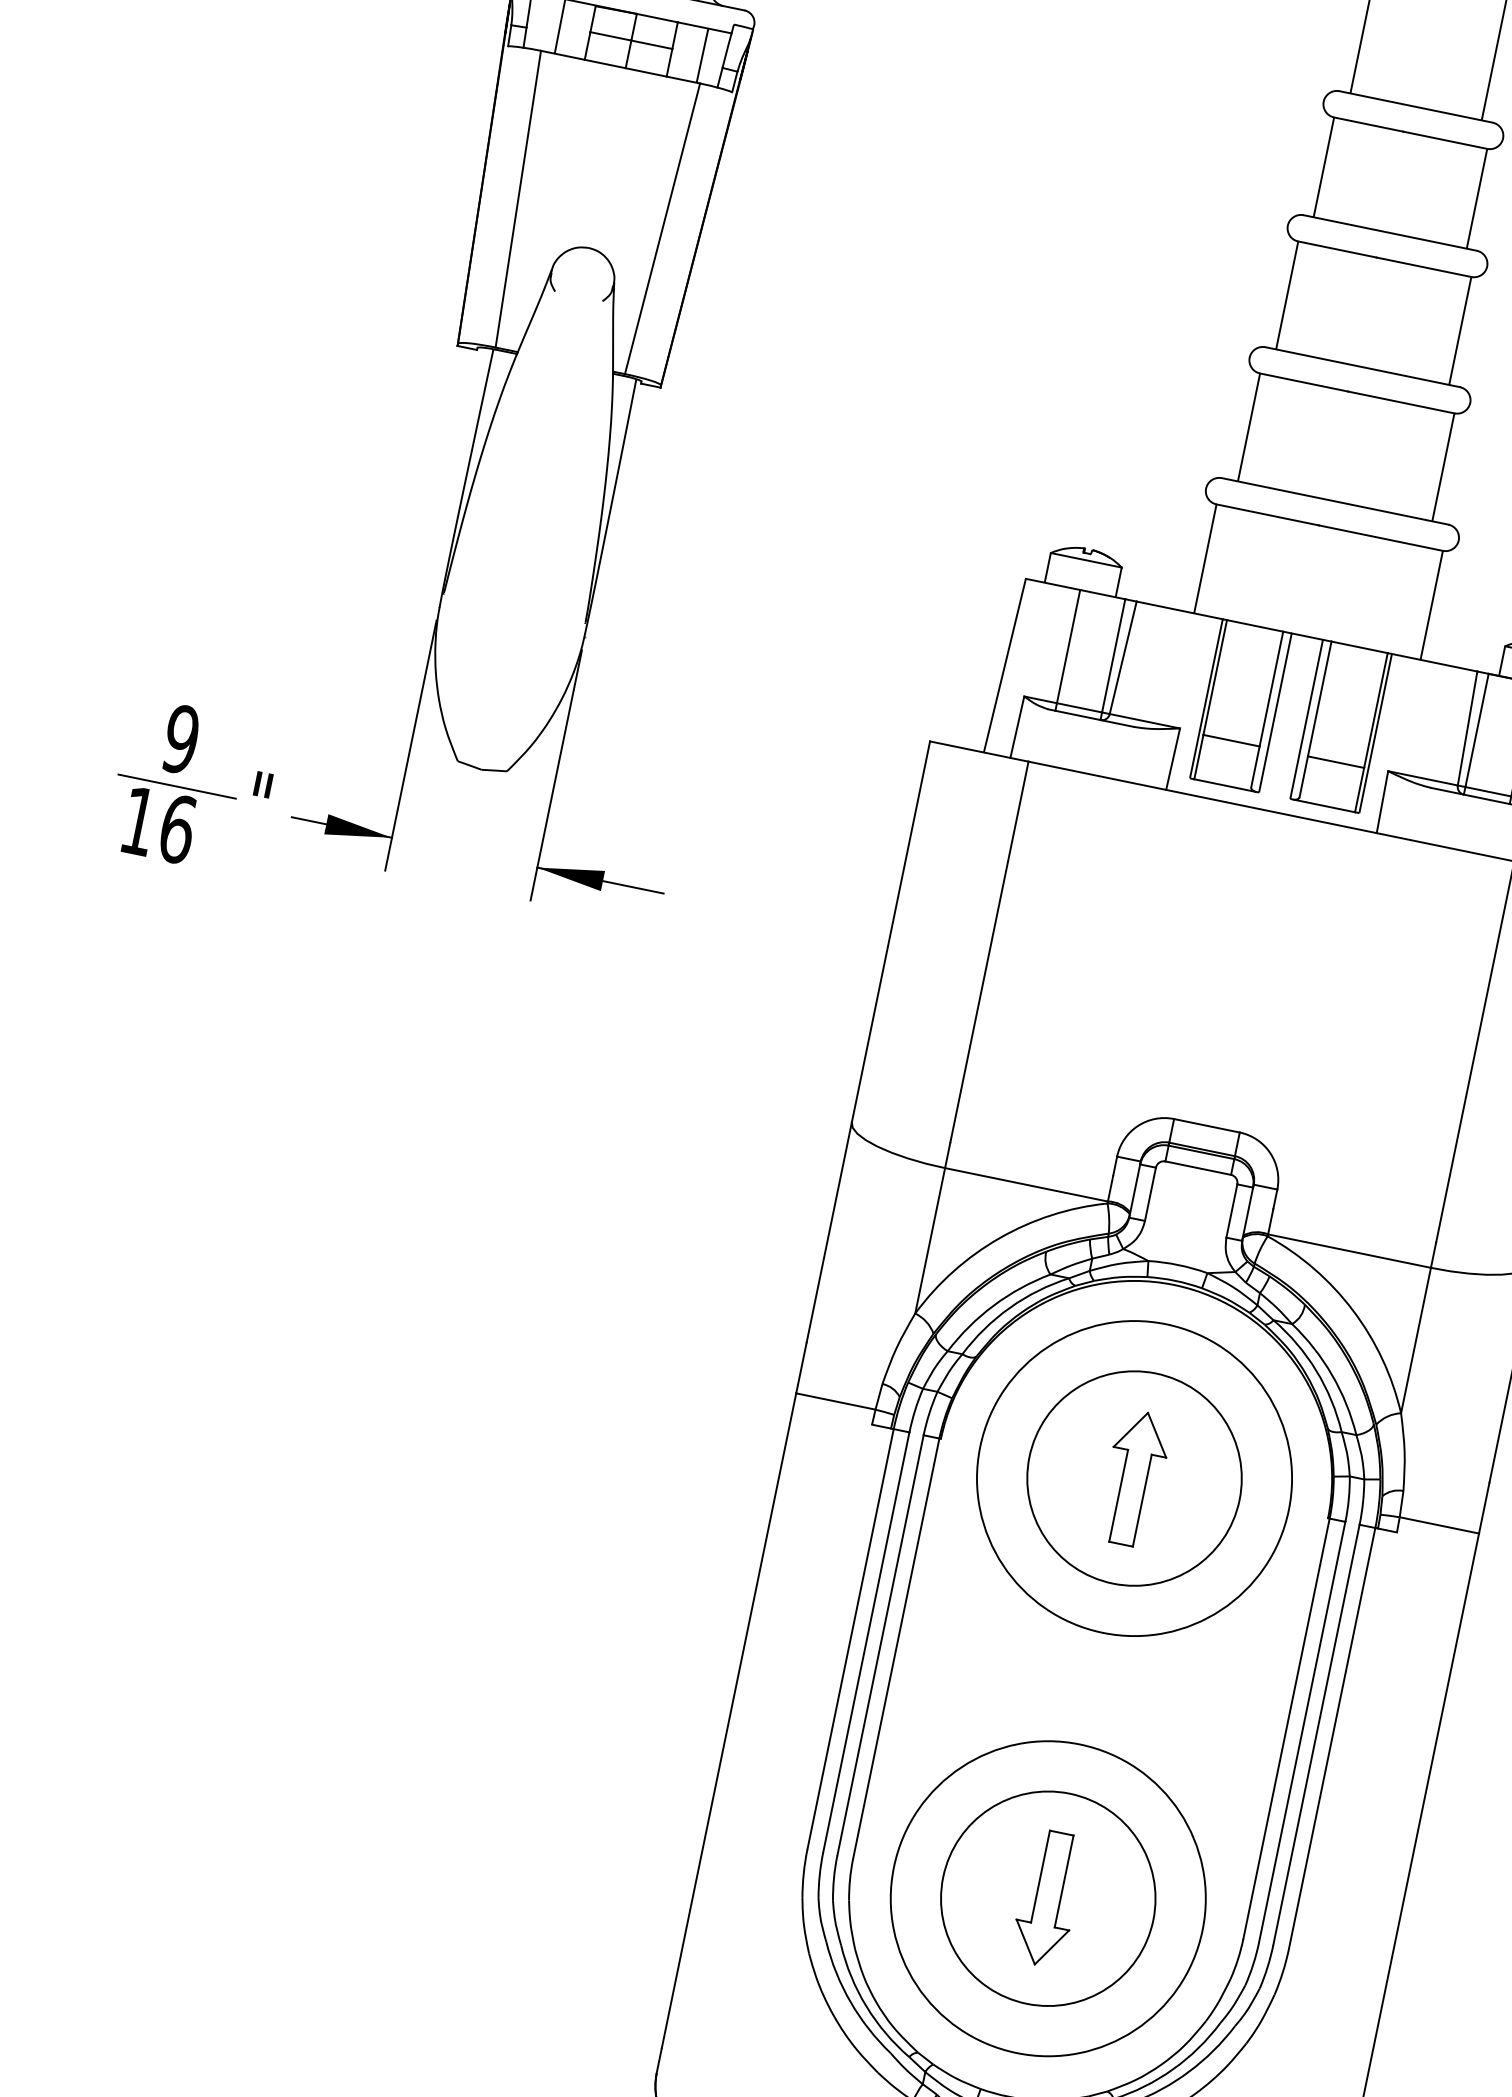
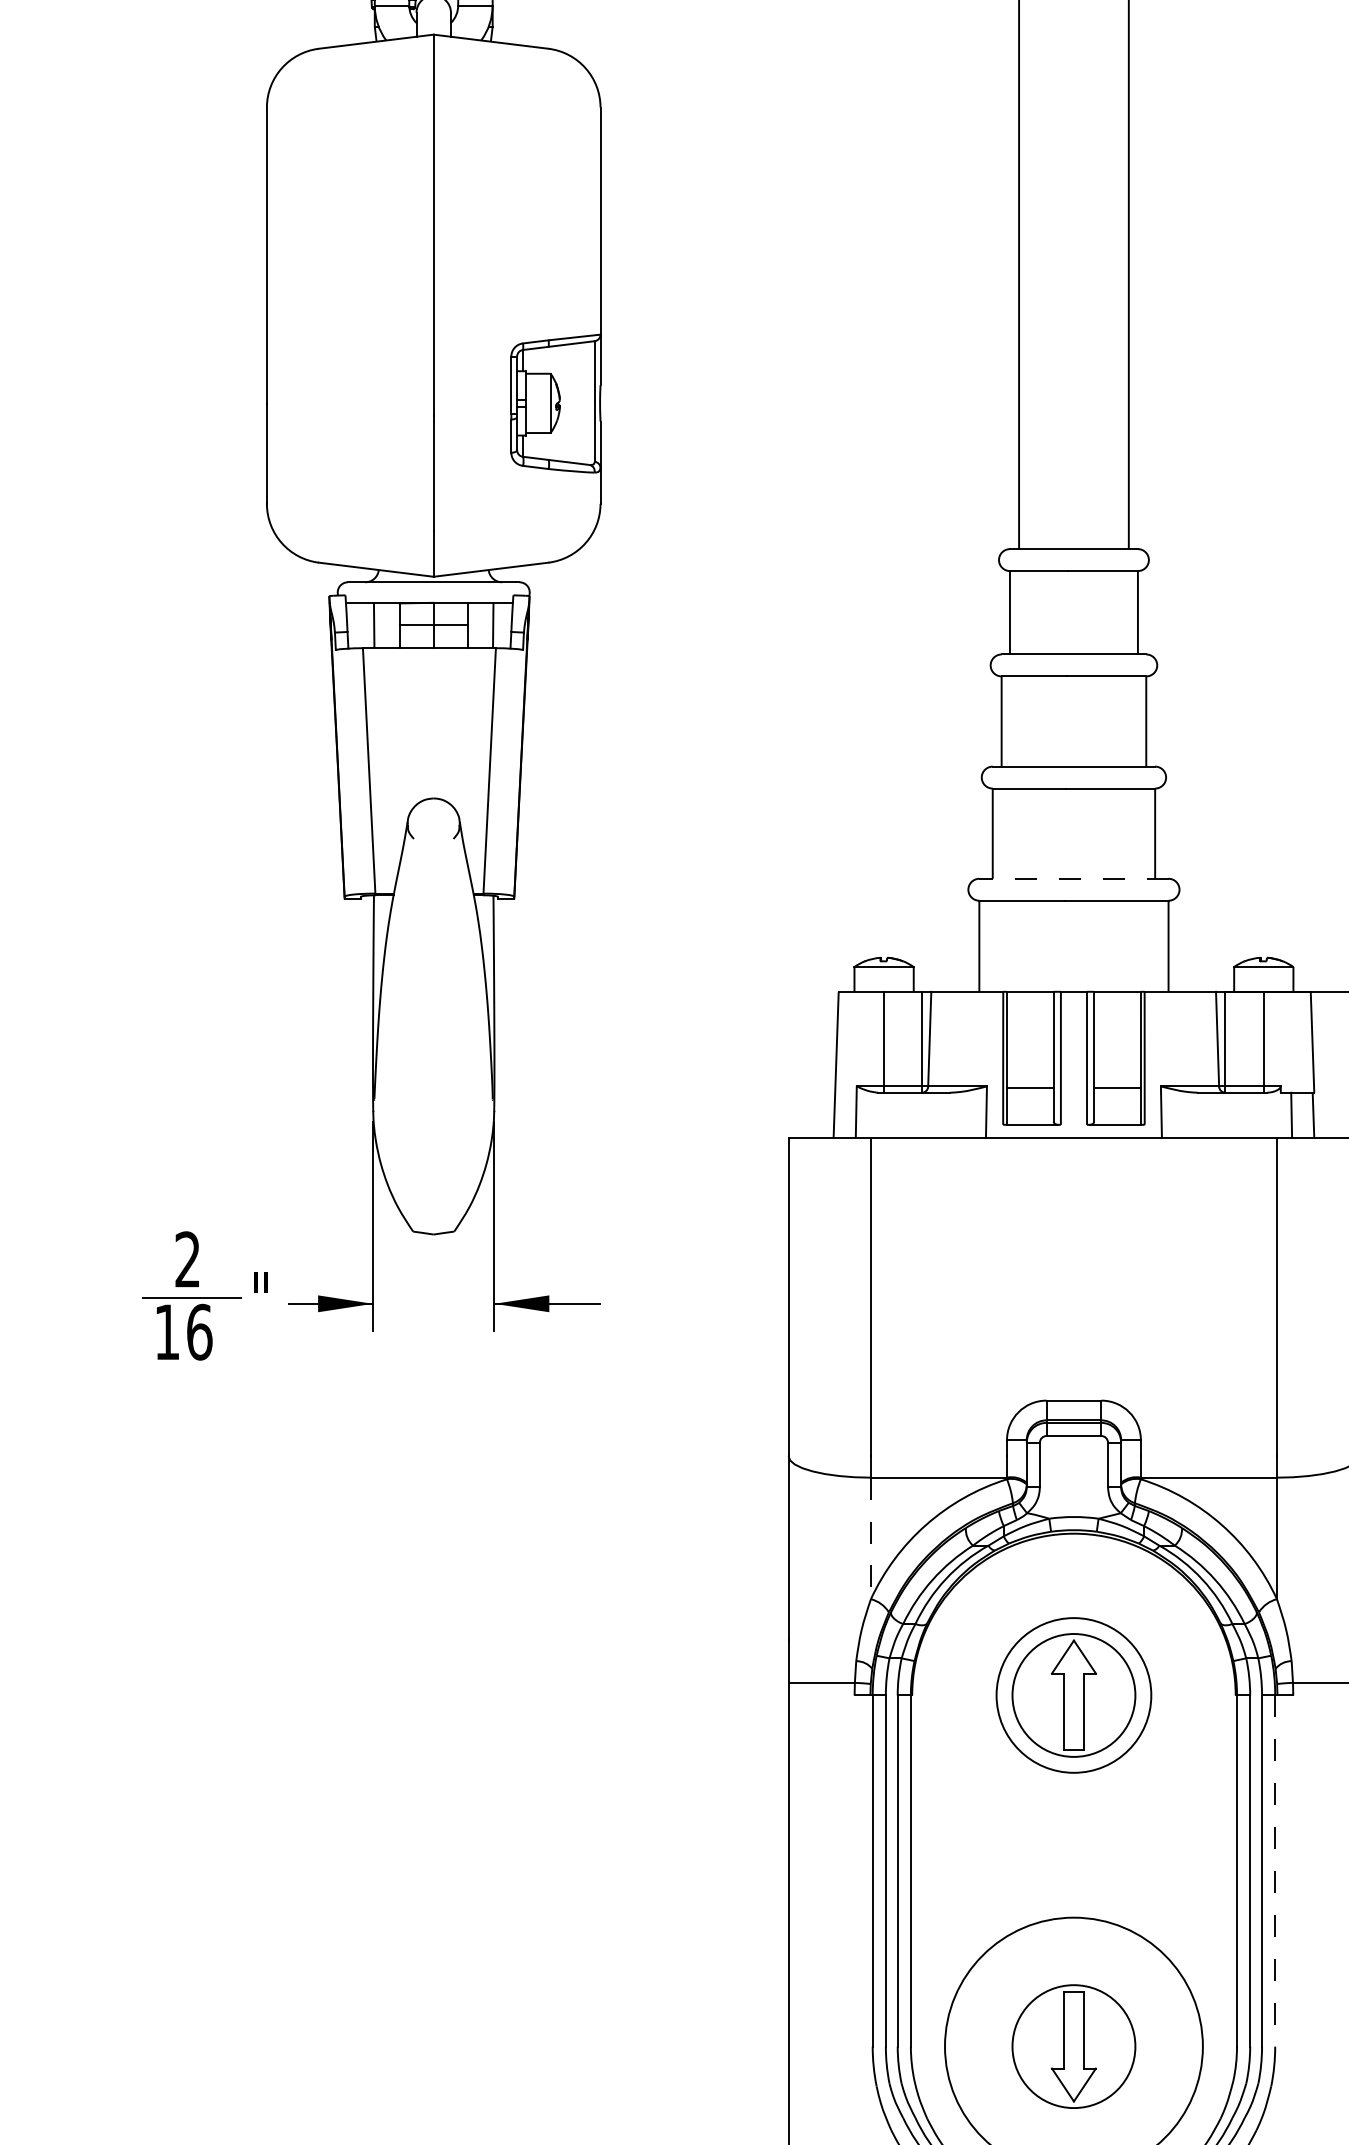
line: (1334, 500) -> (1073, 878), solid -> dashed
text: (180, 739) -> (187, 1259), 9 -> 2
line: (929, 1240) -> (870, 1538), solid -> dashed
circle: (1133, 1478) -> (1073, 1695), size x0.6
circle: (1133, 1478) -> (1073, 1695), size x0.7
line: (1332, 1738) -> (1275, 1871), solid -> dashed
circle: (1047, 1898) -> (1073, 2046), size x0.7

